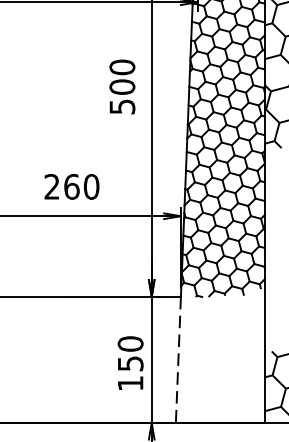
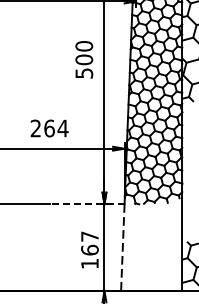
text: (90, 186) -> (62, 128), 260 -> 264
line: (127, 297) -> (87, 204), solid -> dashed
text: (129, 353) -> (89, 243), 150 -> 167

